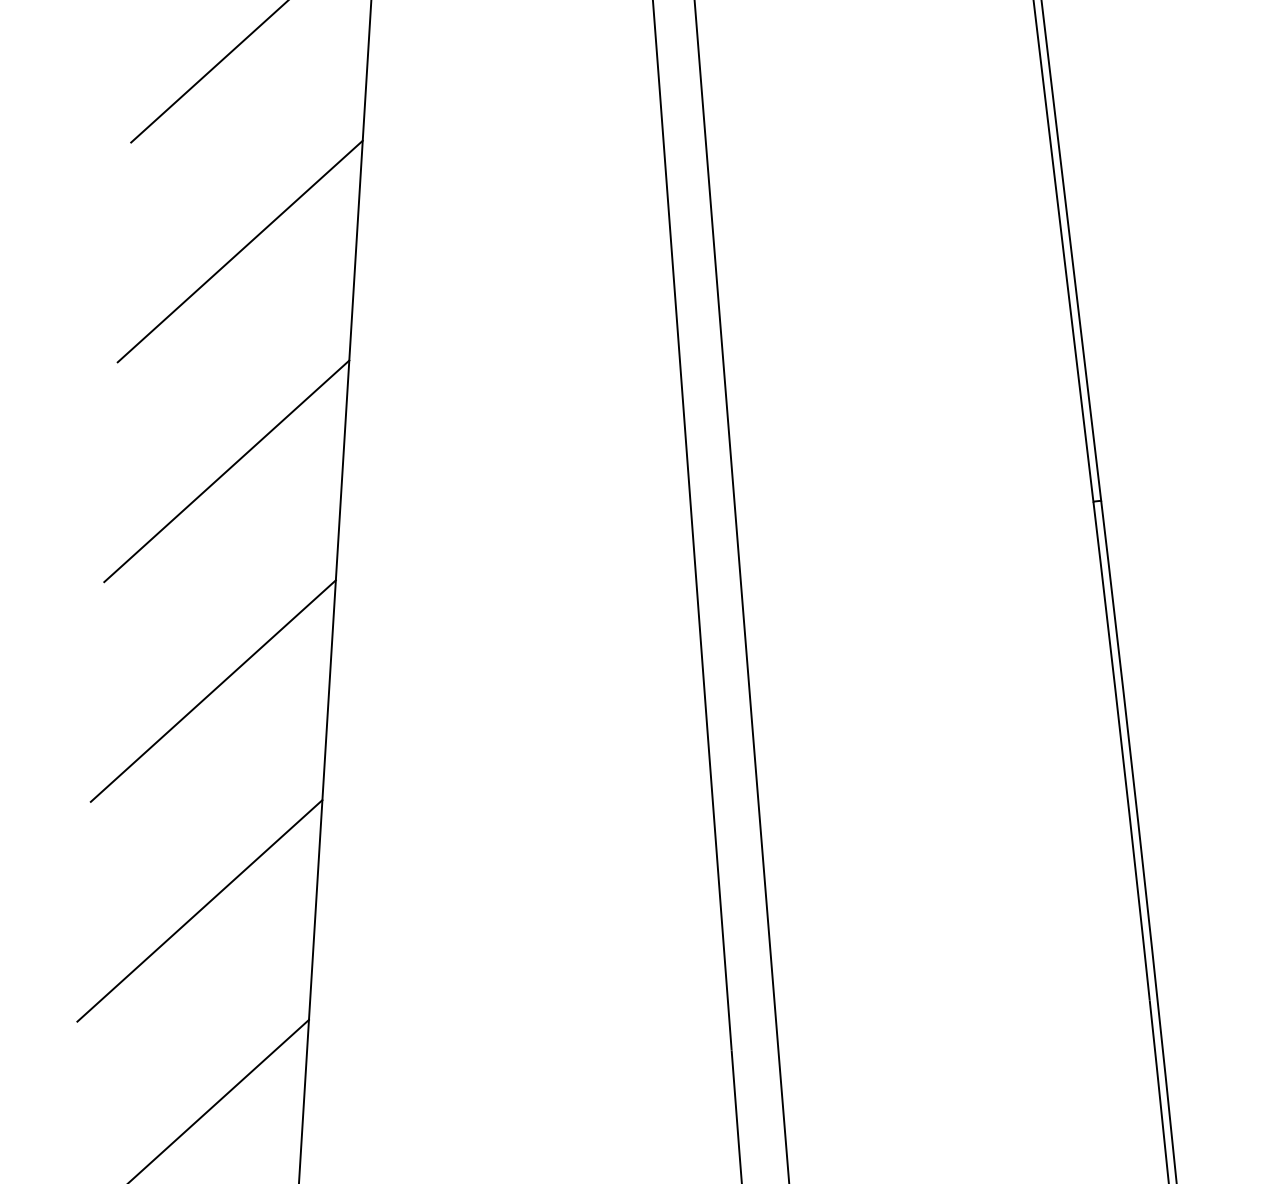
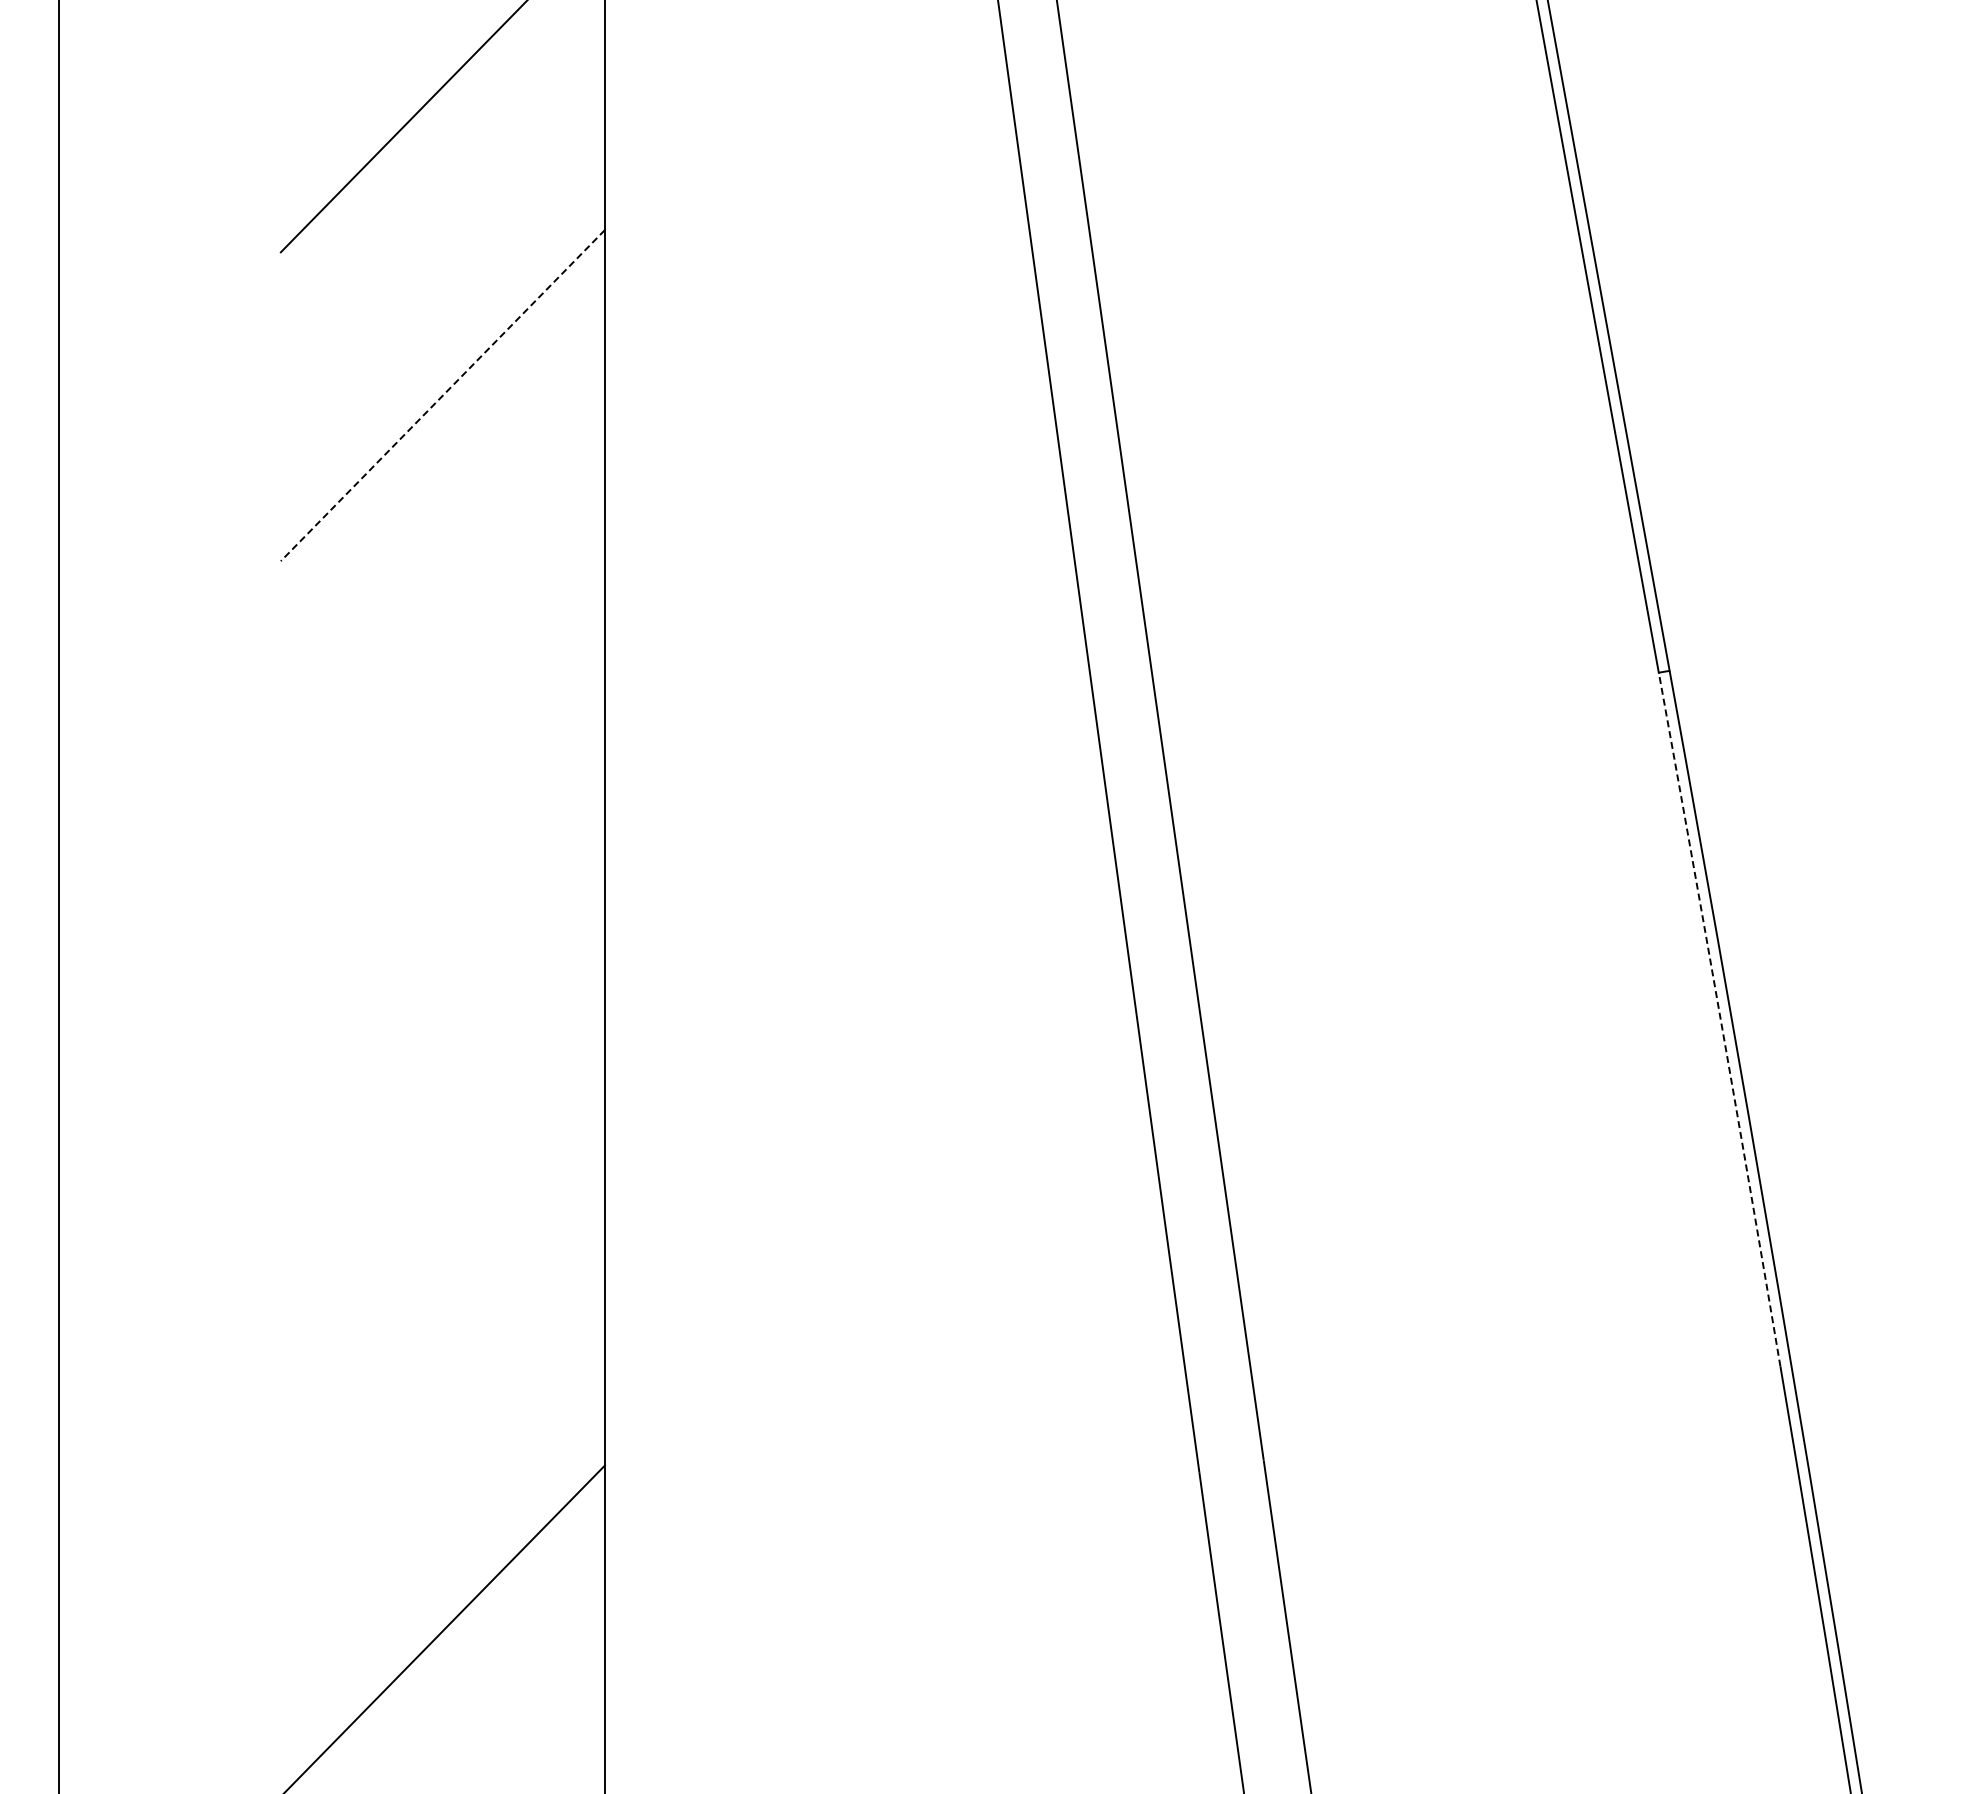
line: (239, 251) -> (442, 395), solid -> dashed
line: (226, 471) -> (442, 704), removed
line: (213, 690) -> (442, 1012), removed
arc: (1122, 751) -> (1720, 1019), solid -> dashed
line: (199, 910) -> (442, 1321), removed

